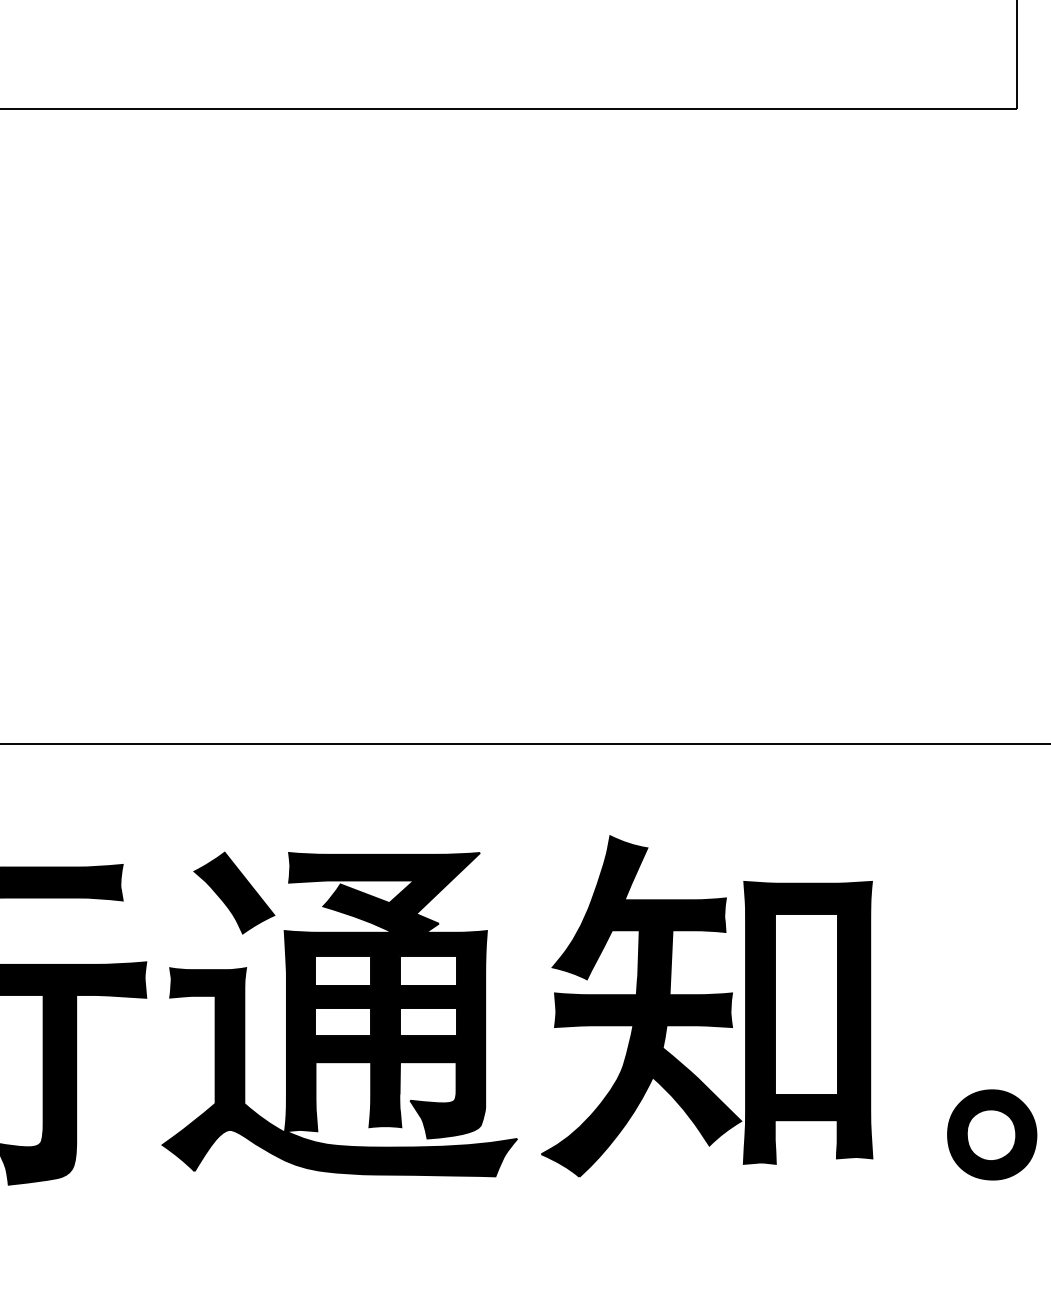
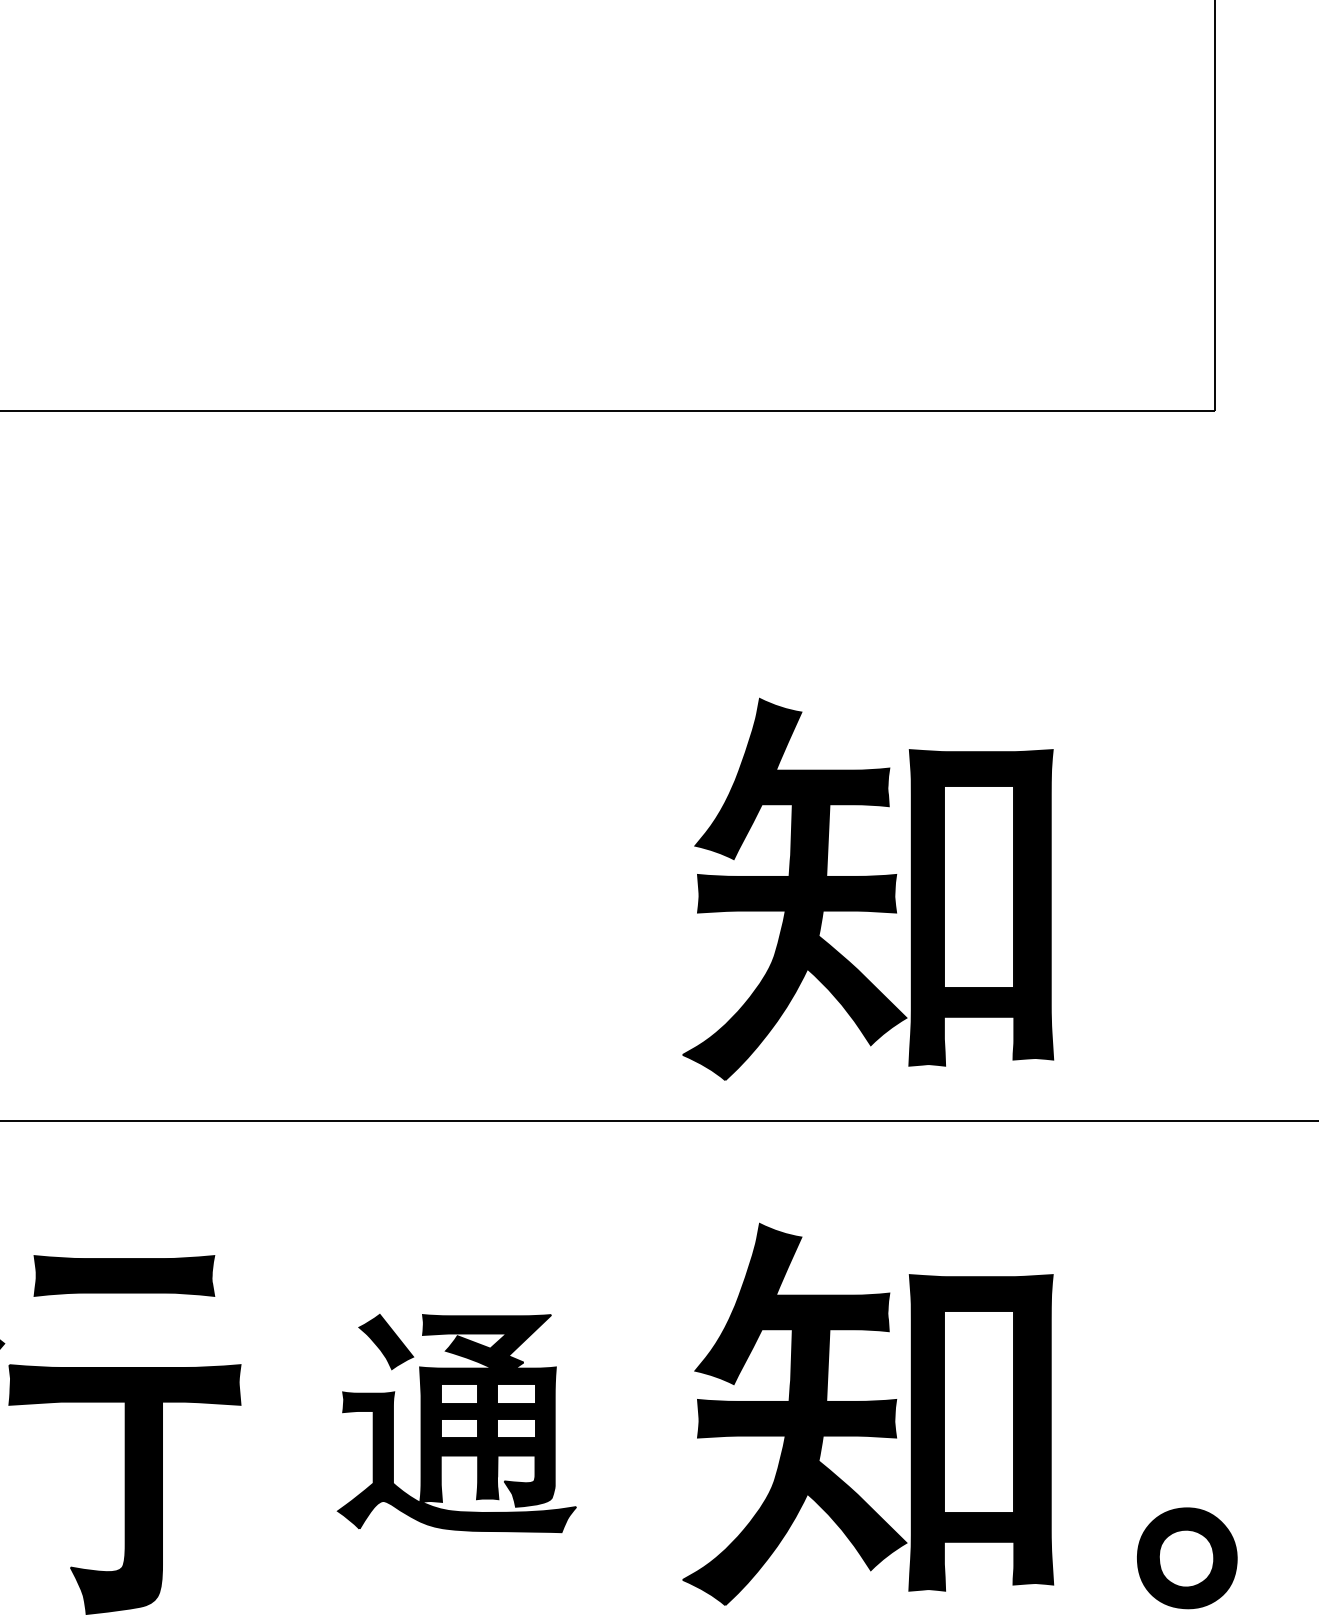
part: (707, 536) -> (868, 888), added
part: (339, 1014) -> (456, 1423), size x0.6

